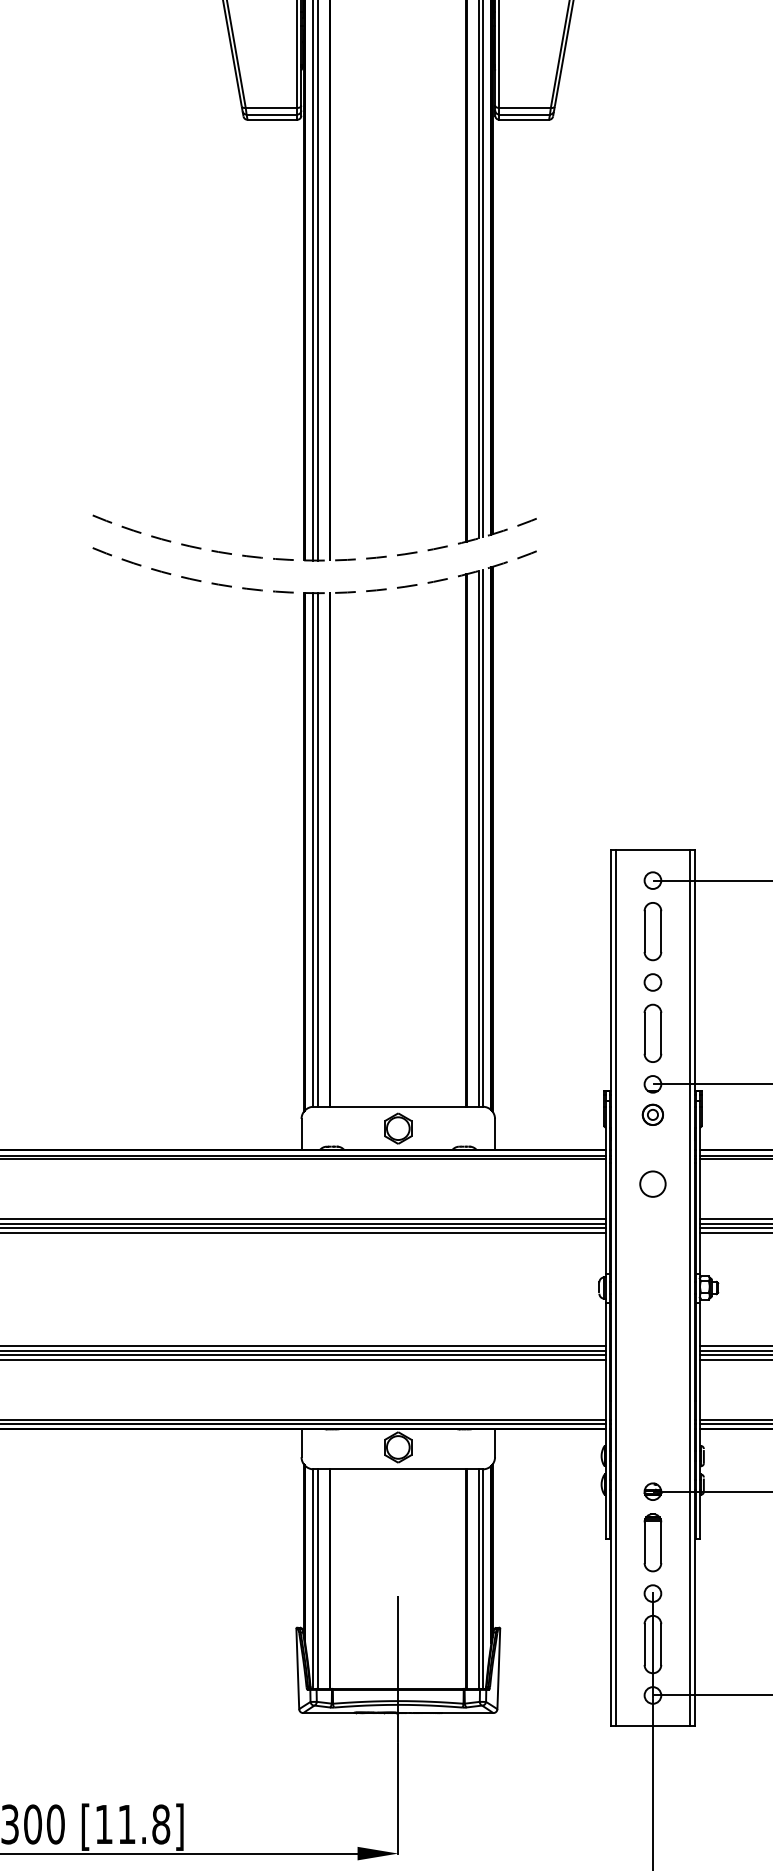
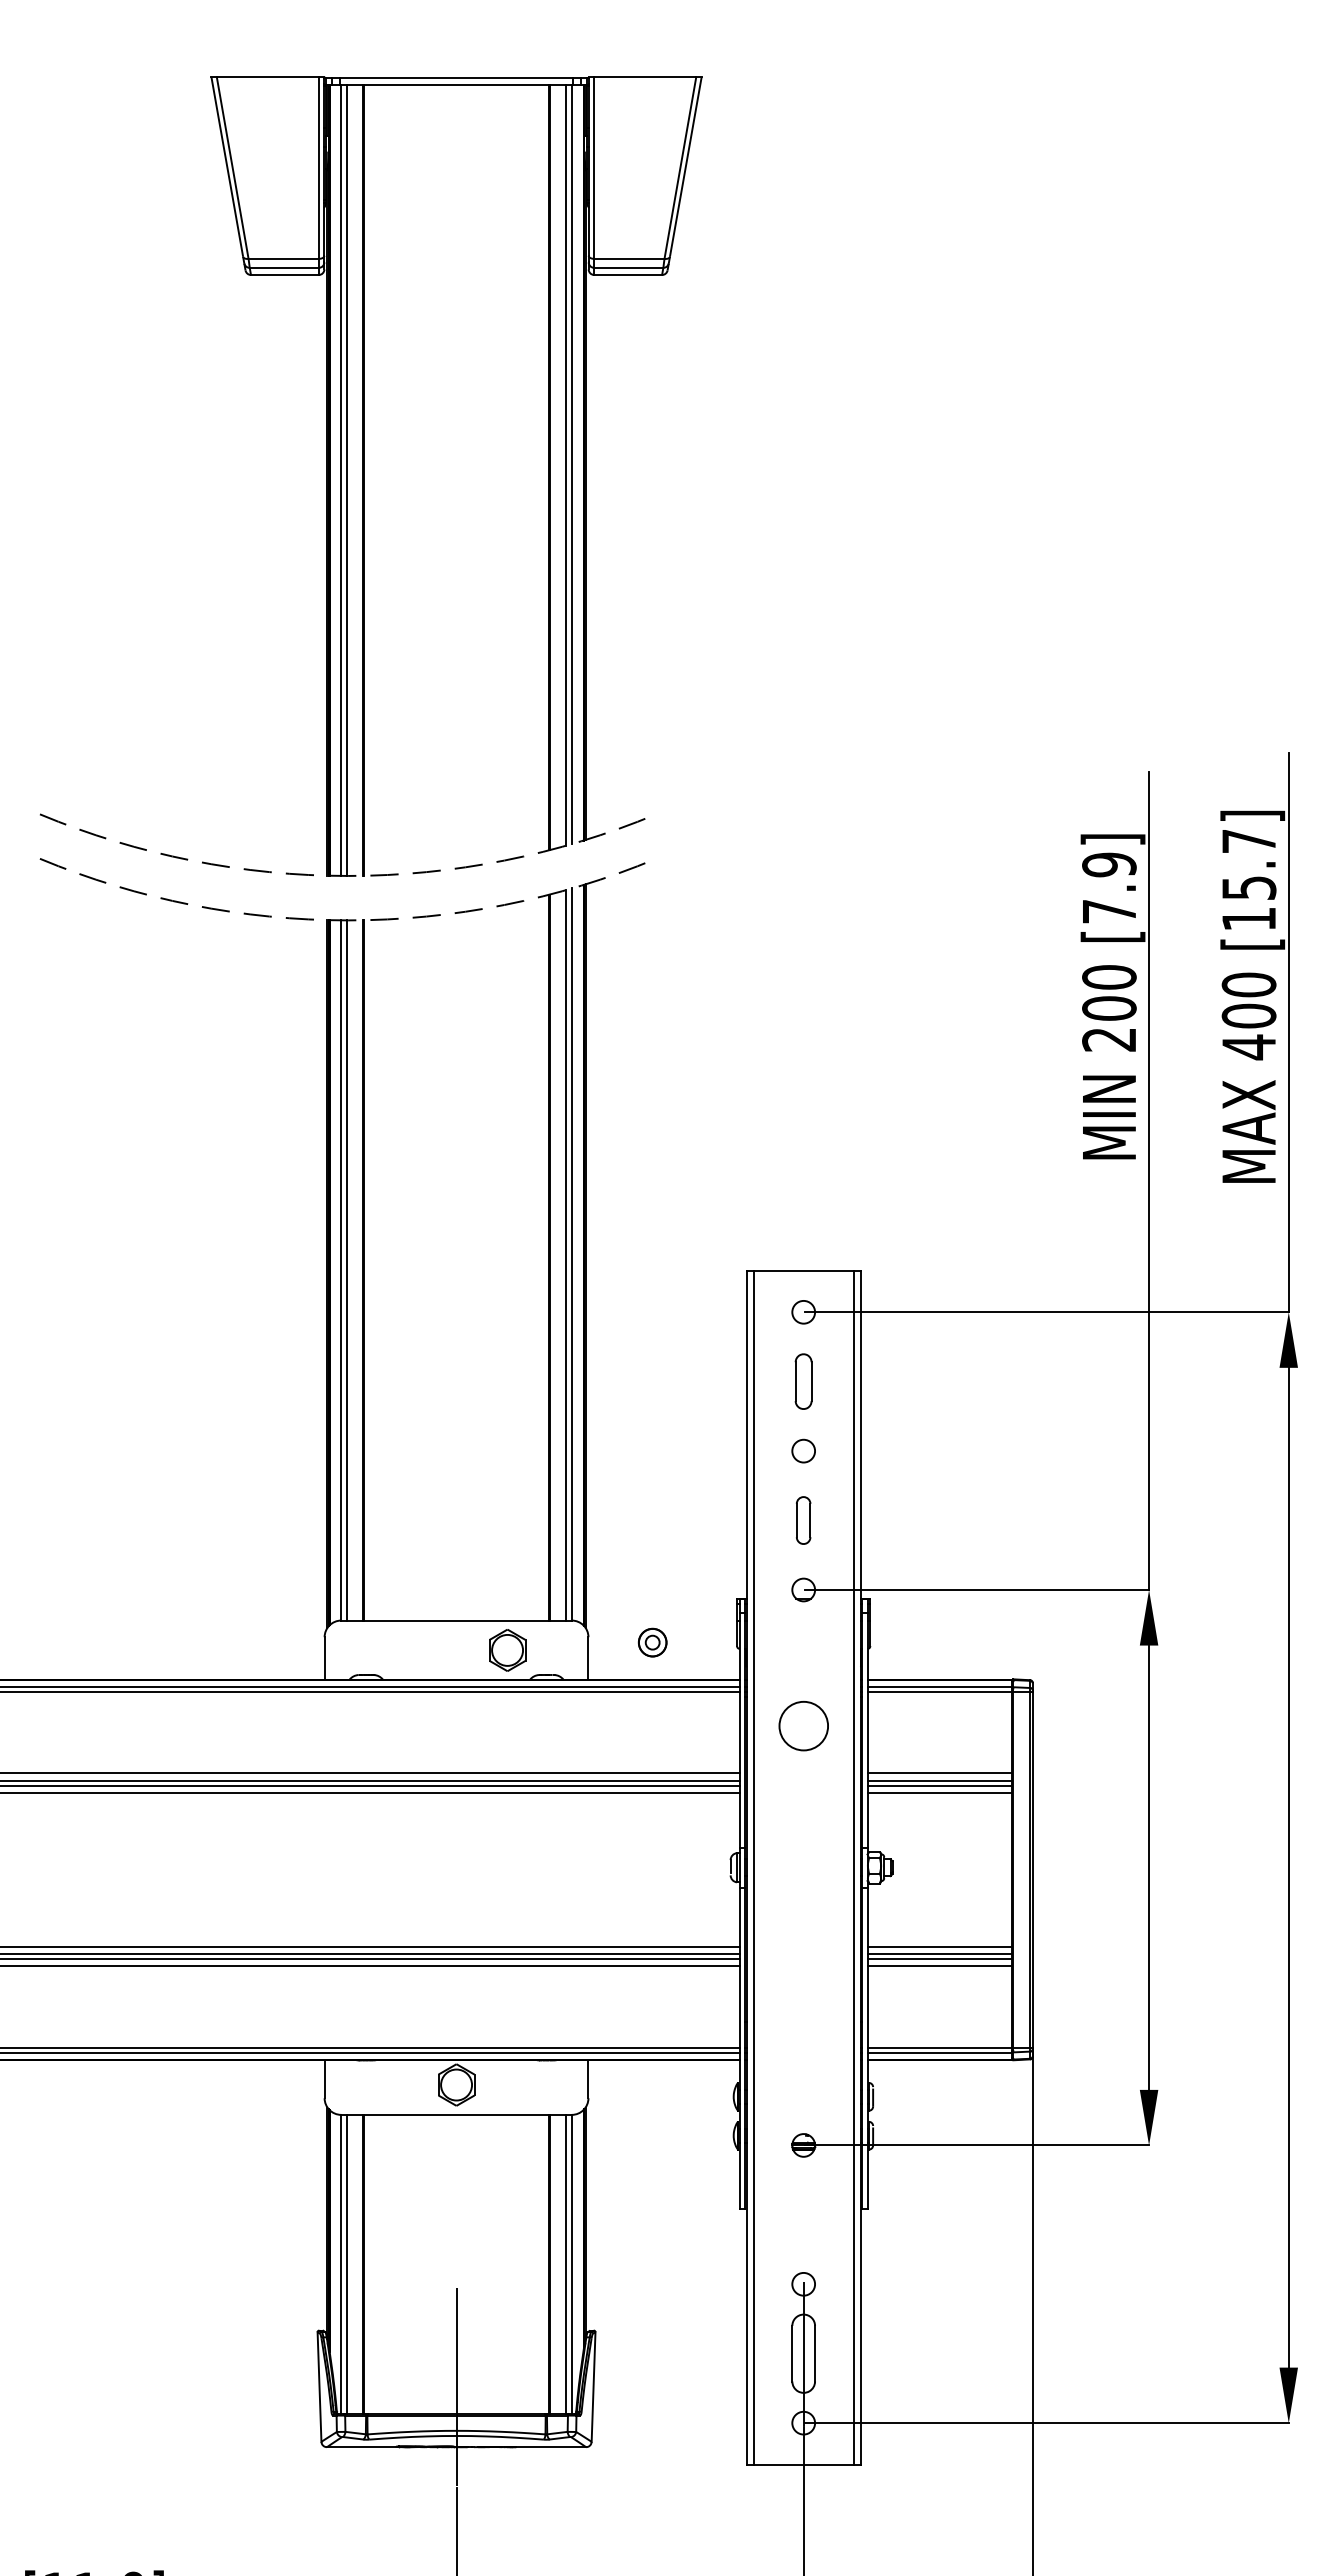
part: (652, 931) -> (803, 1381), size x0.7
part: (652, 1033) -> (803, 1520), size x0.6
part: (652, 1114) -> (652, 1642), moved
part: (398, 1128) -> (507, 1650), moved
circle: (652, 1183) -> (803, 1725), size x1.4
part: (652, 1542) -> (803, 2214), removed

